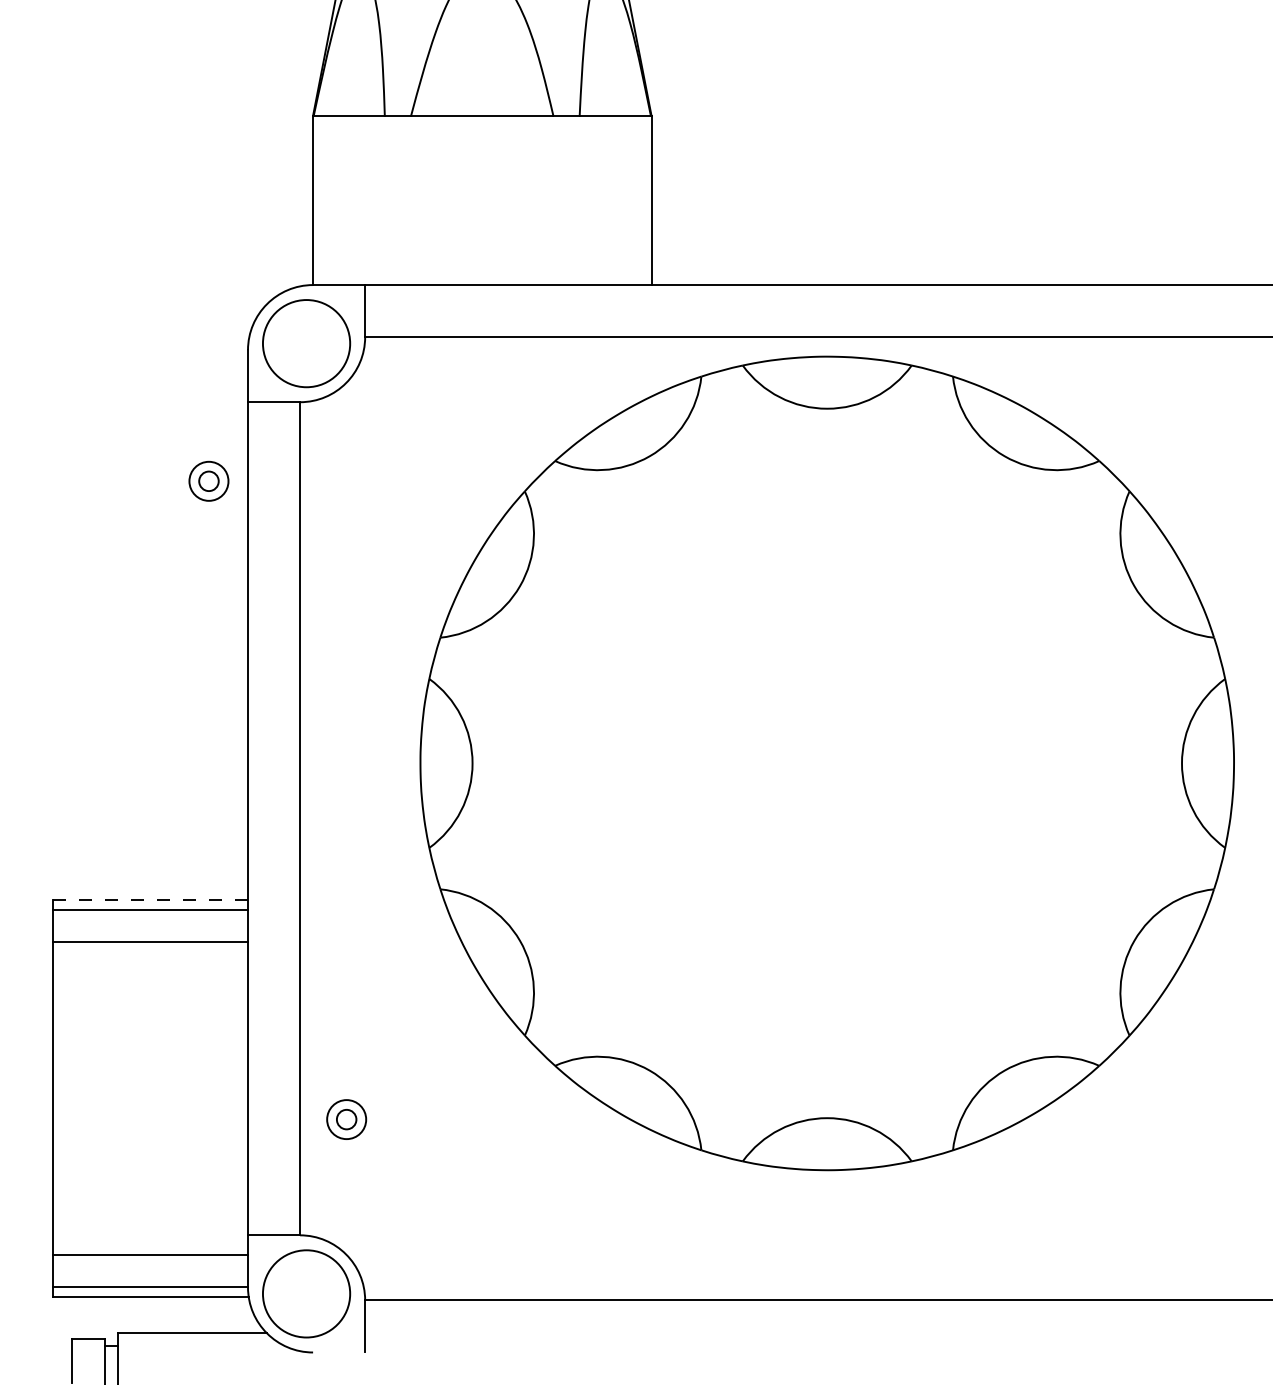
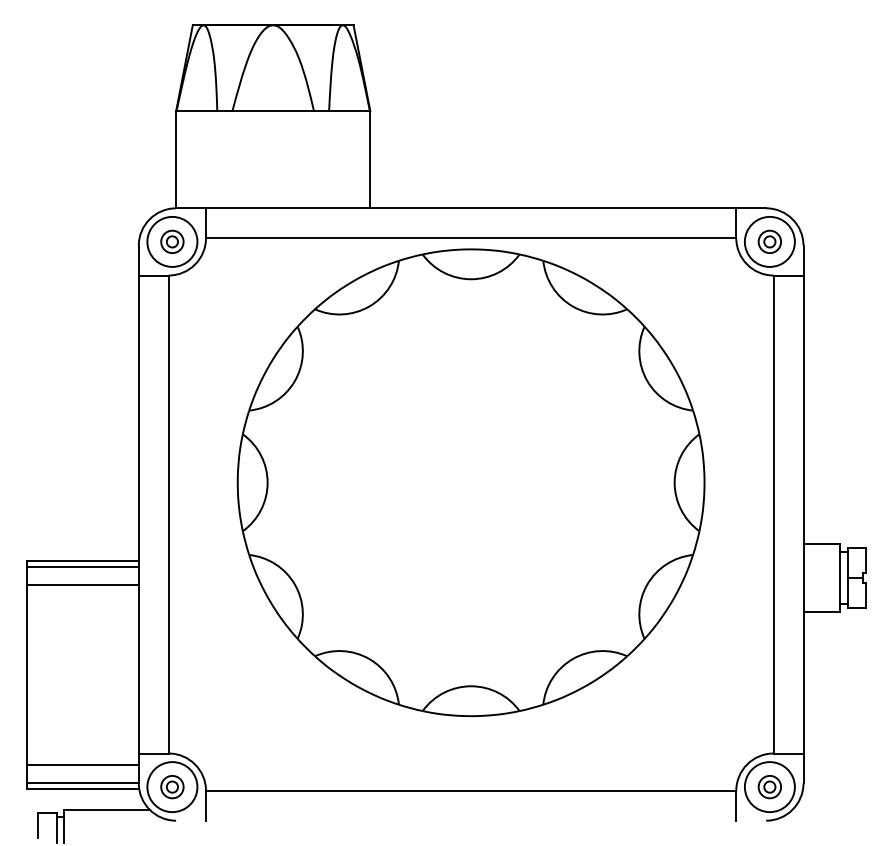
part: (209, 480) -> (172, 241), moved
line: (149, 900) -> (82, 561), dashed -> solid
part: (346, 1120) -> (172, 787), moved

